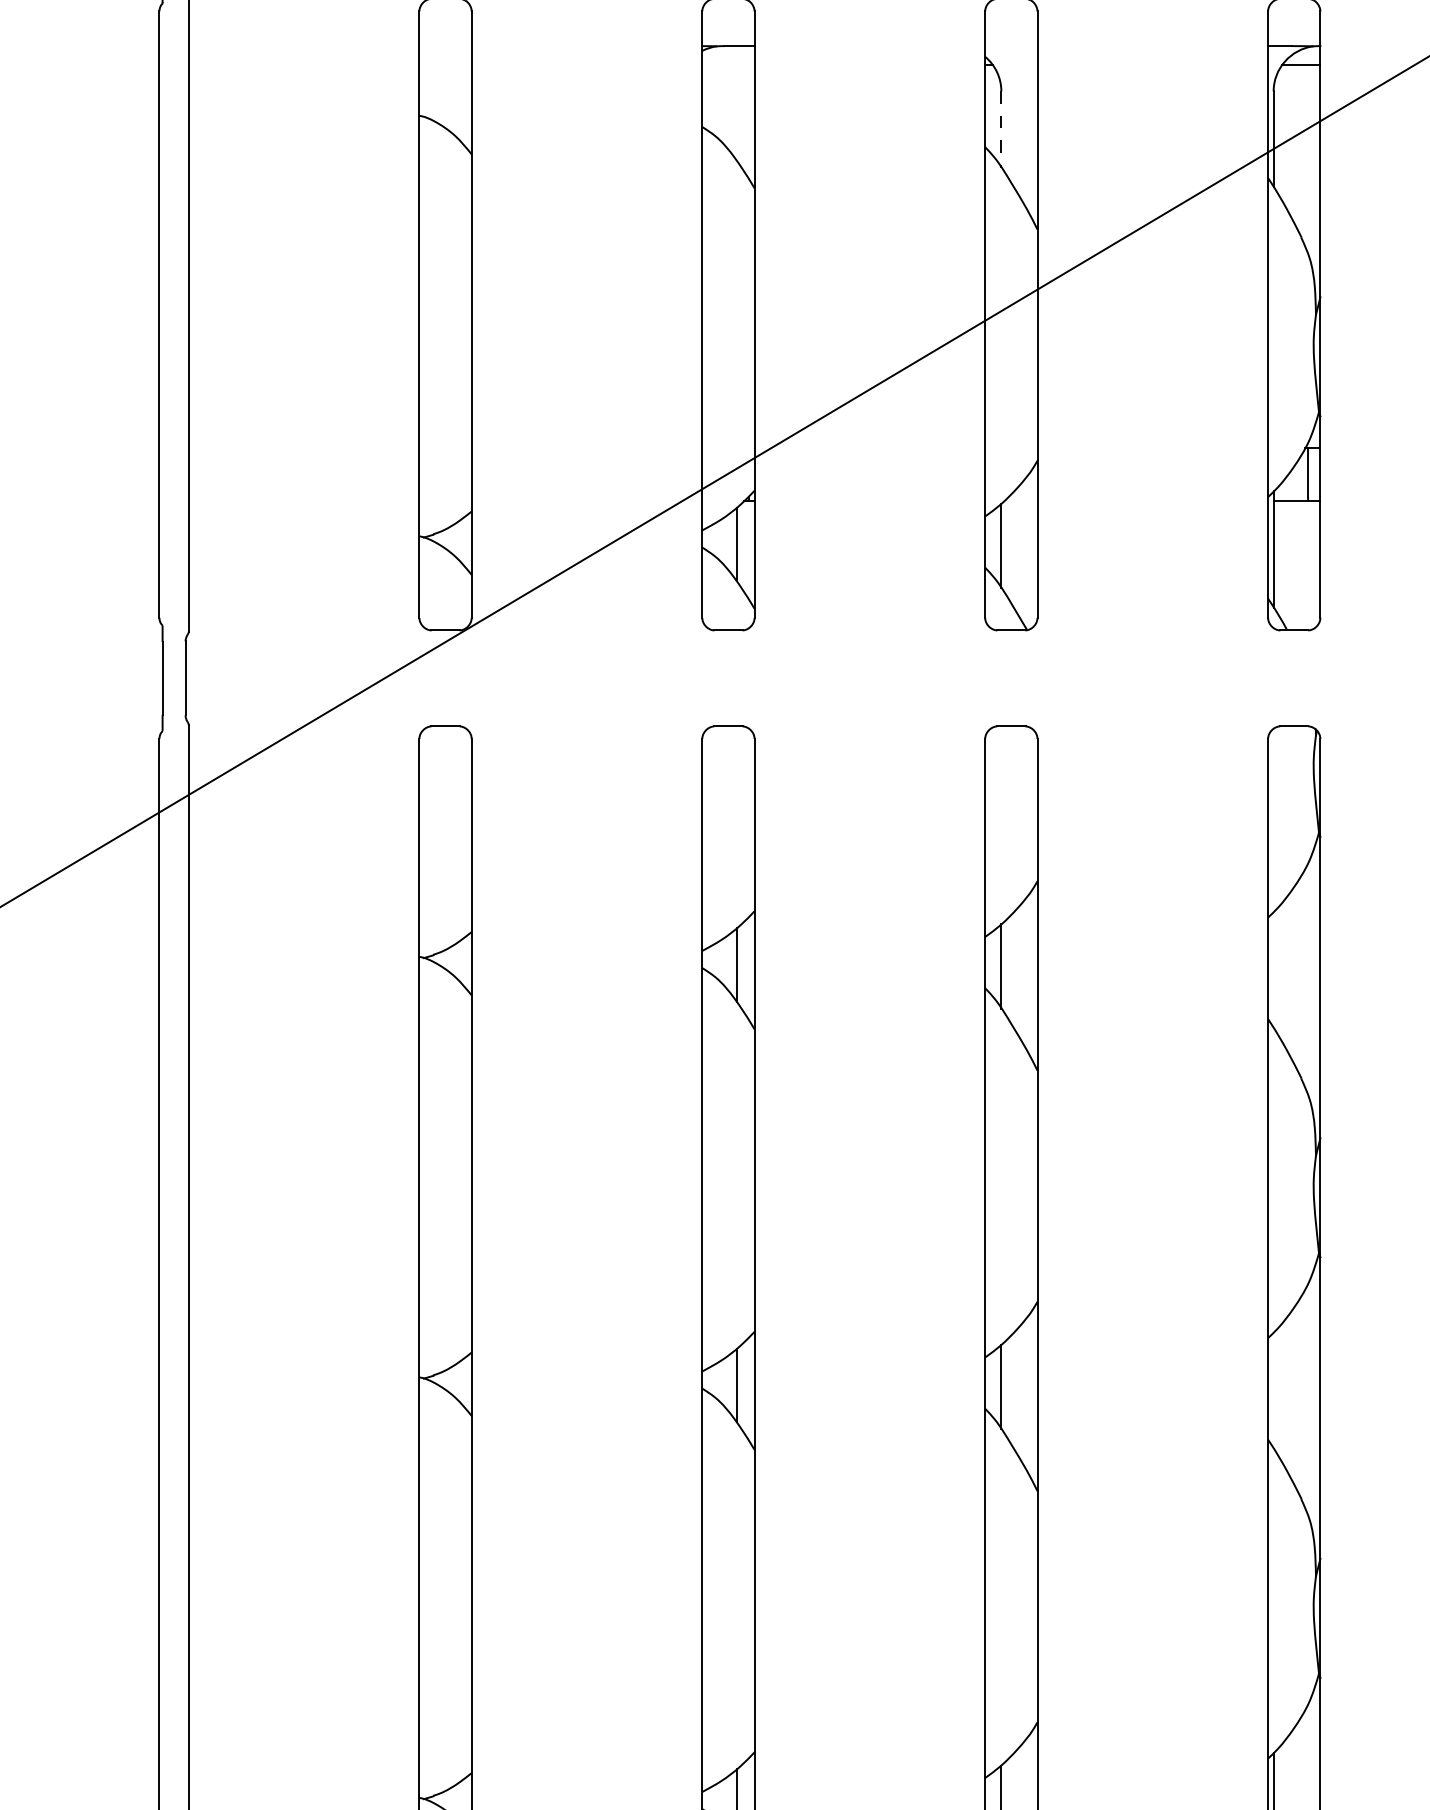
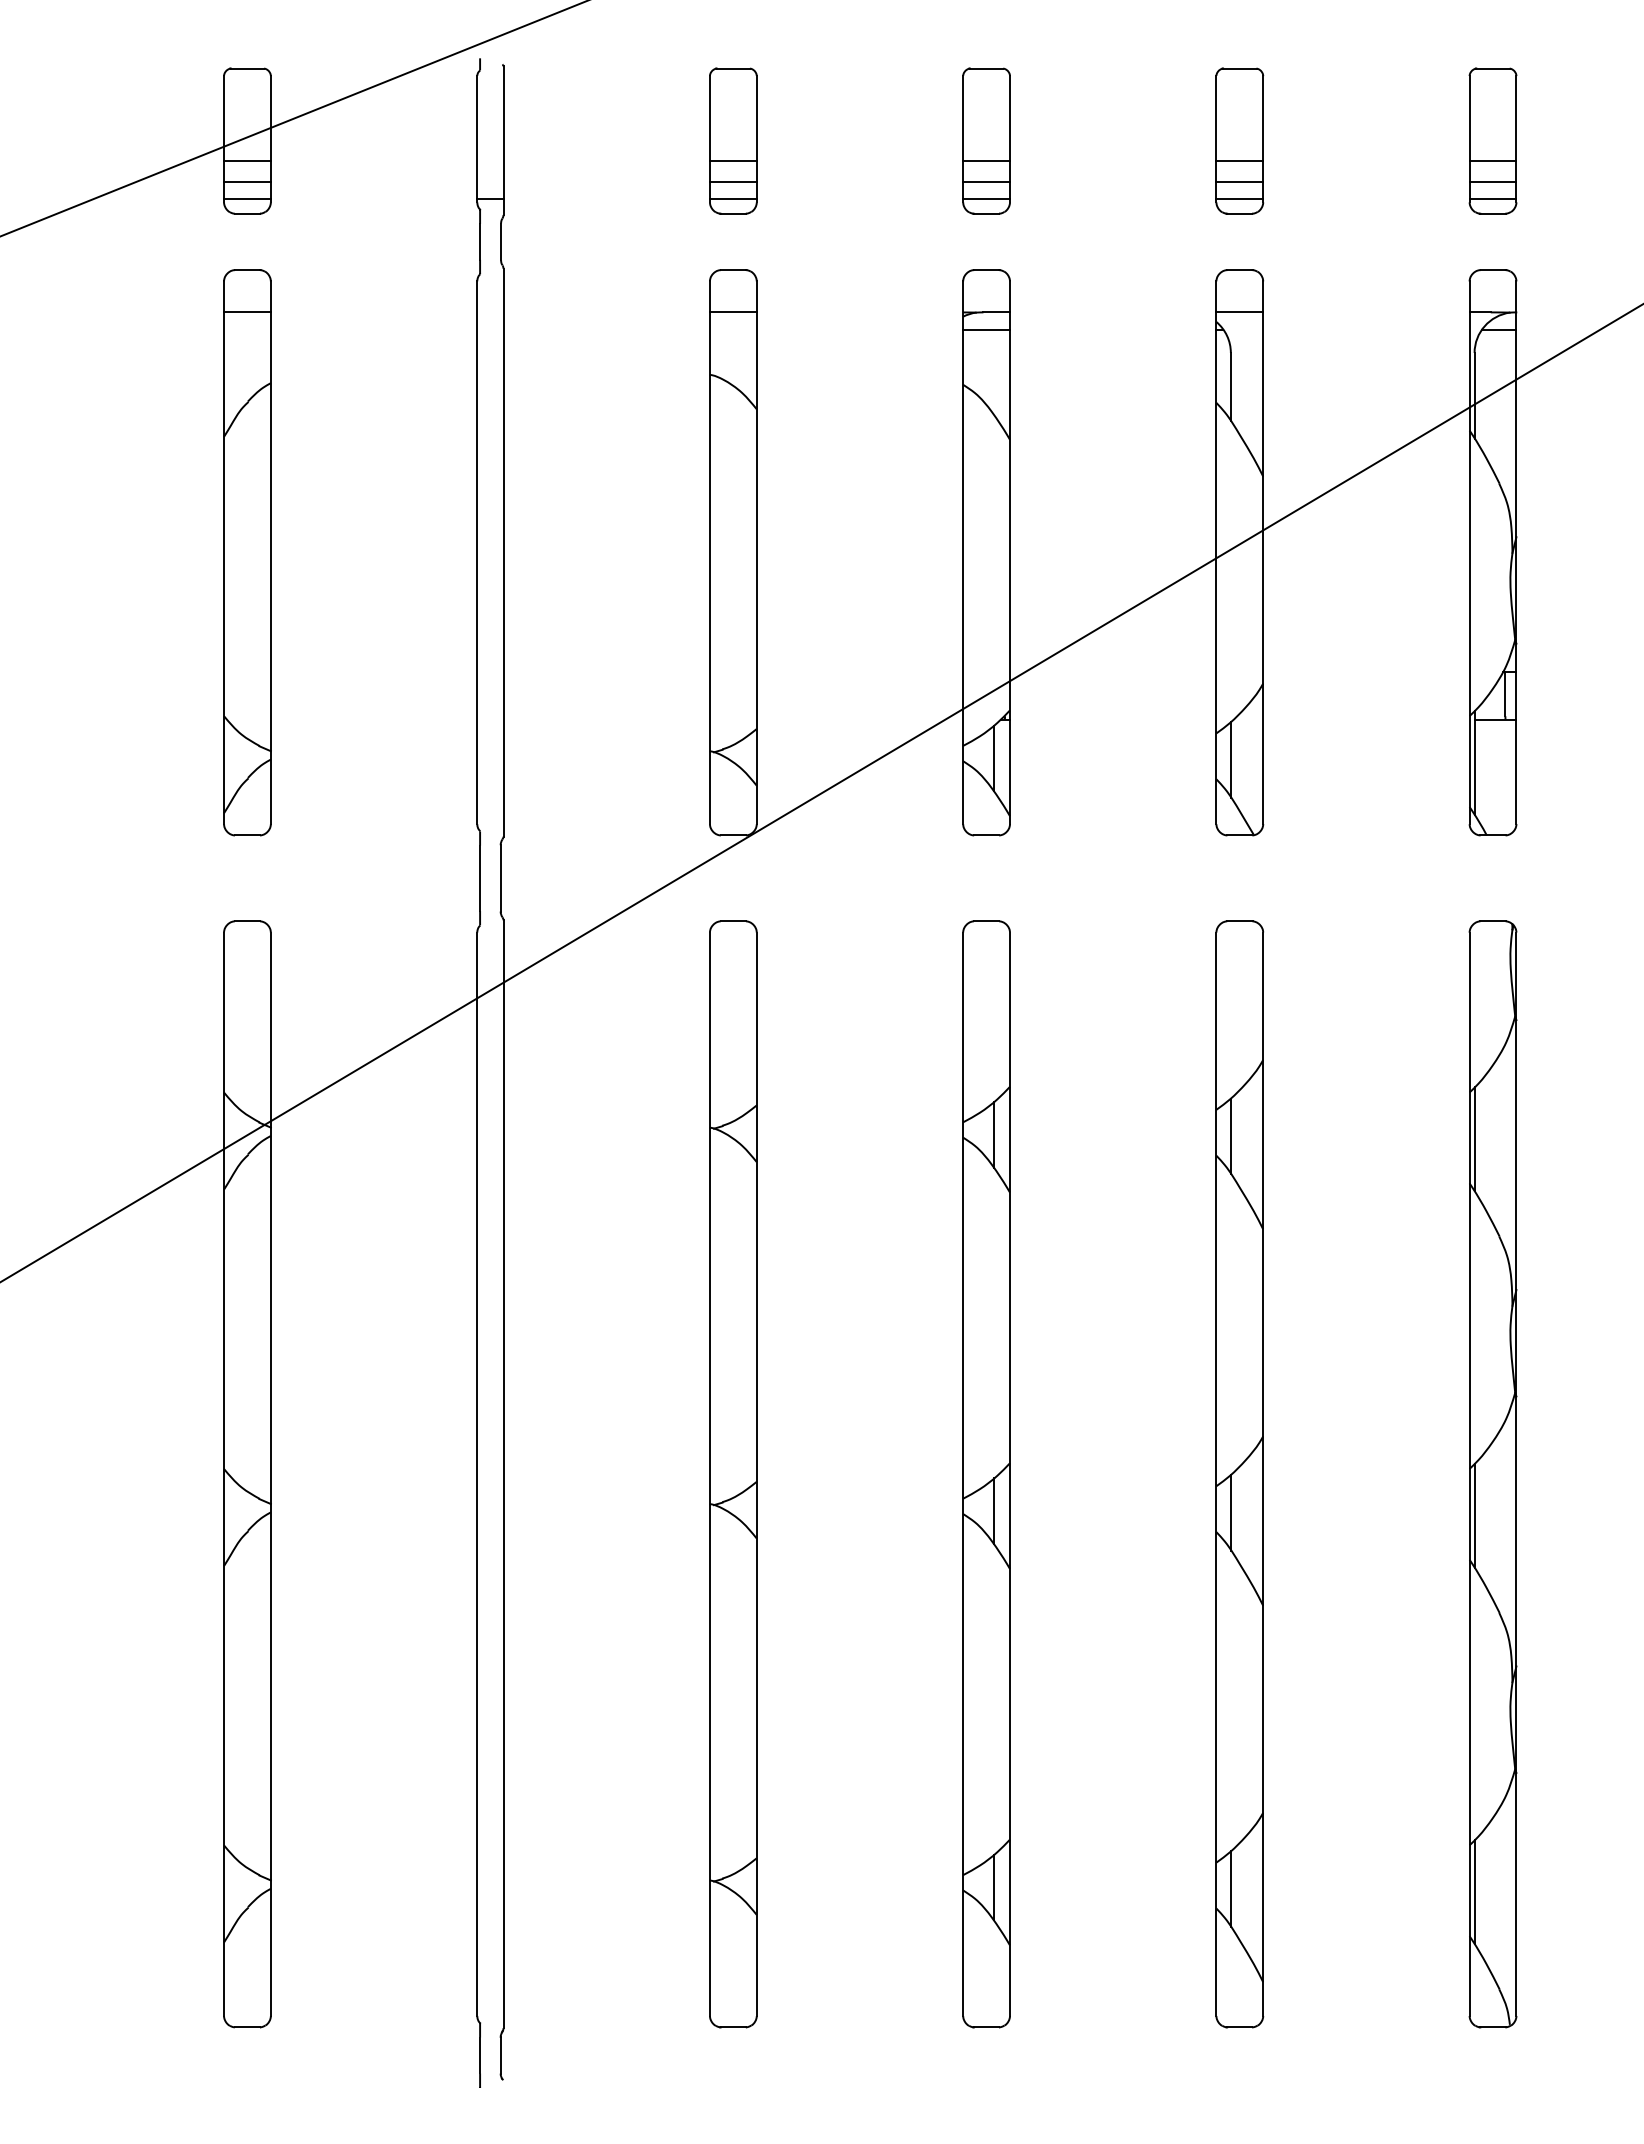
line: (444, 46) -> (732, 312), added
line: (1011, 46) -> (1239, 312), added
line: (728, 65) -> (986, 329), added
line: (1000, 129) -> (1230, 387), dashed -> solid
line: (1273, 970) -> (1474, 1139), added
line: (1273, 1390) -> (1474, 1515), added

